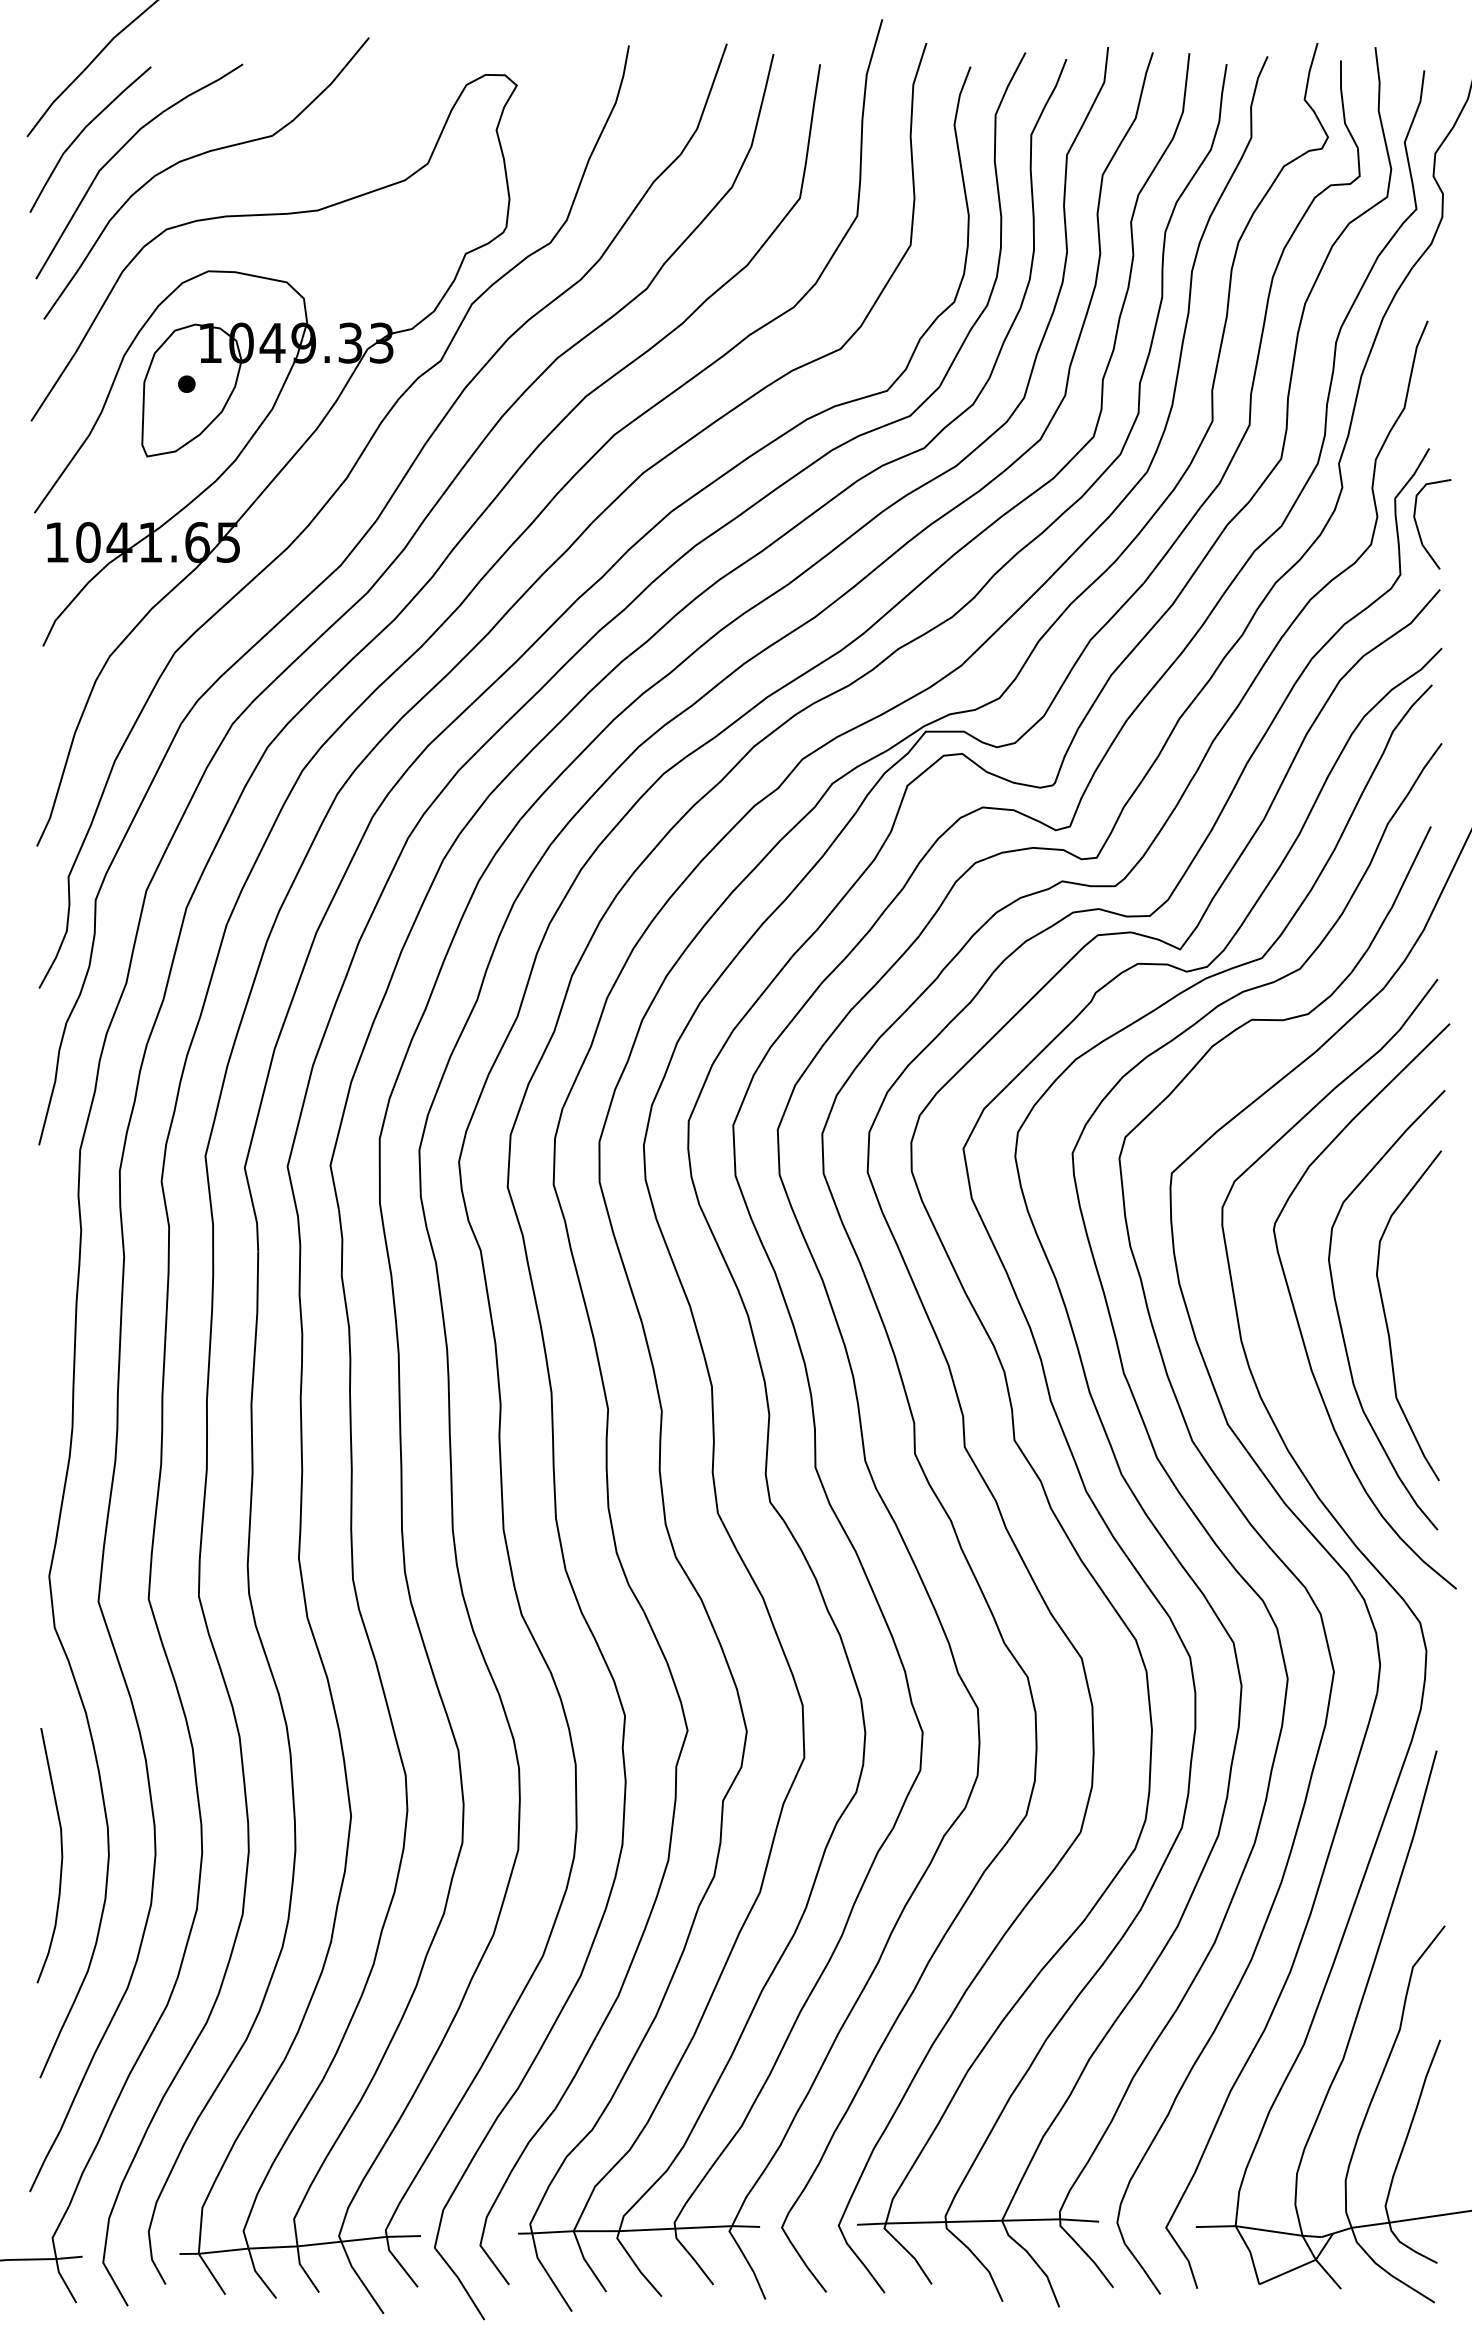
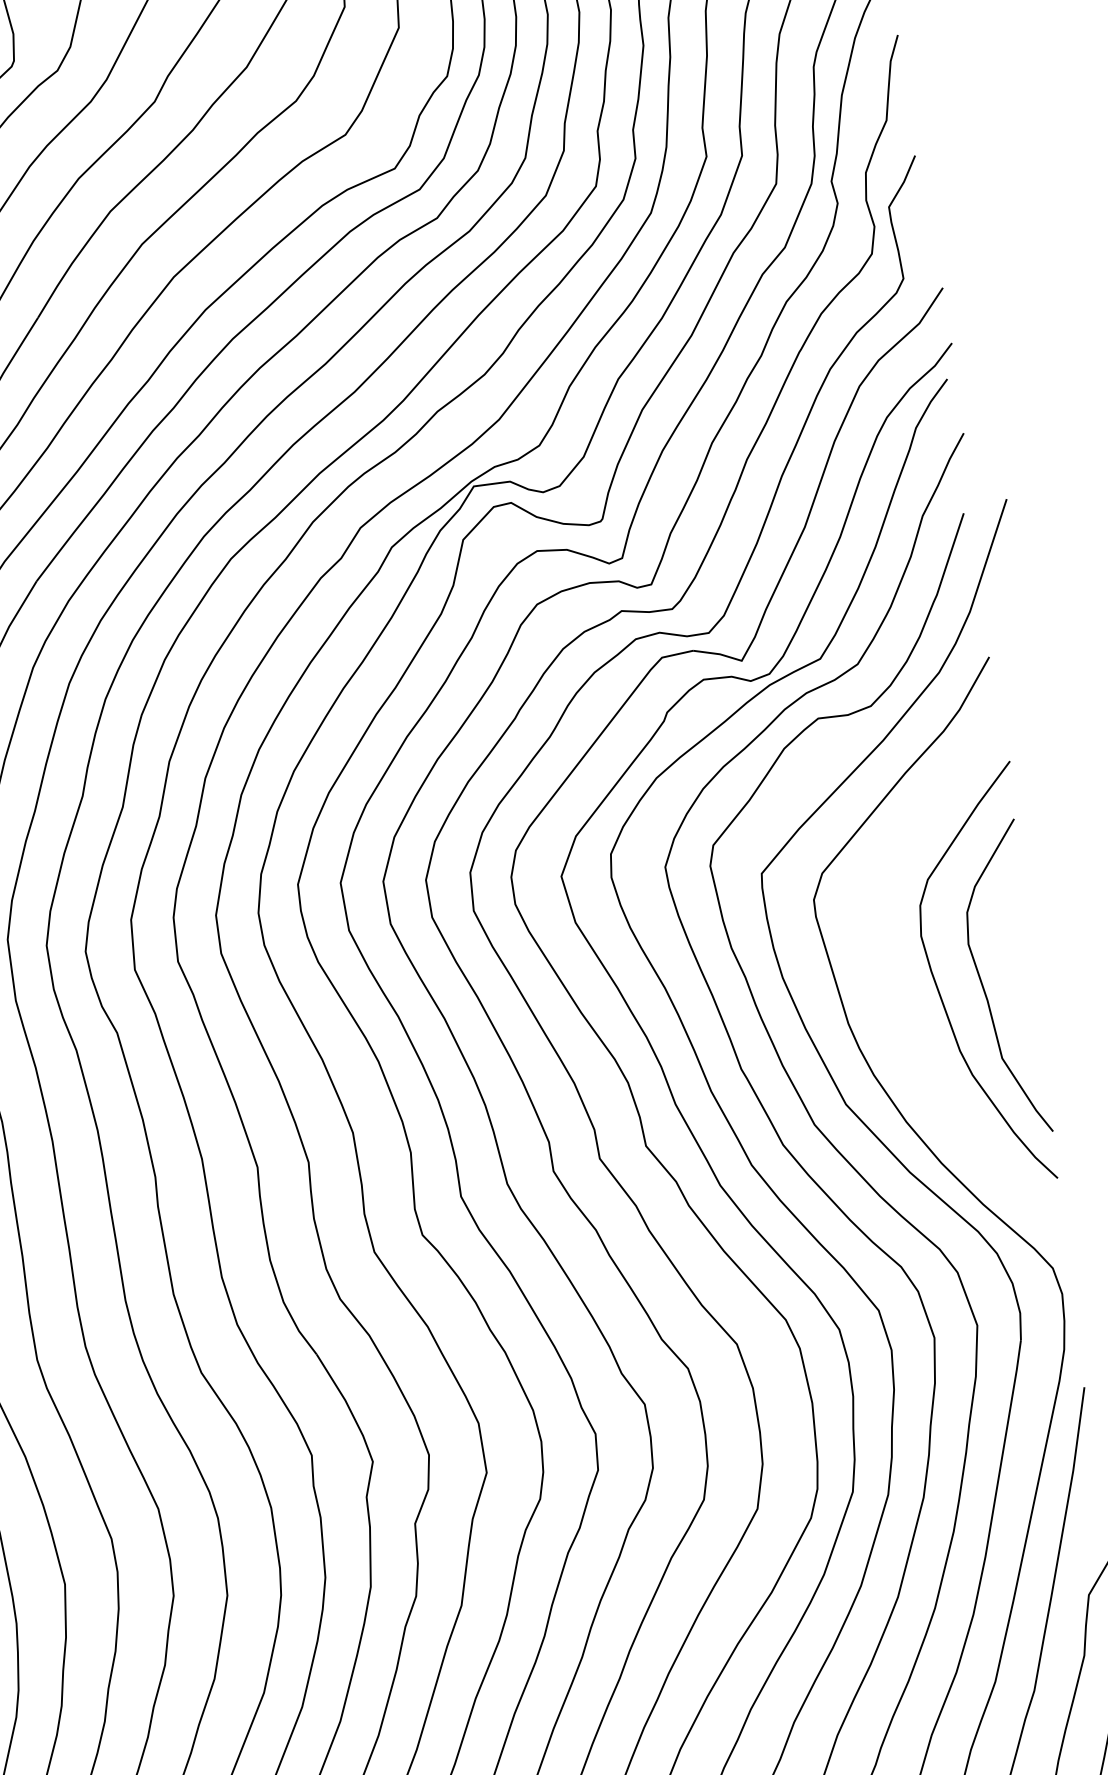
curve: (1418, 527) -> (914, 231), removed
curve: (1299, 1323) -> (901, 1000), removed

